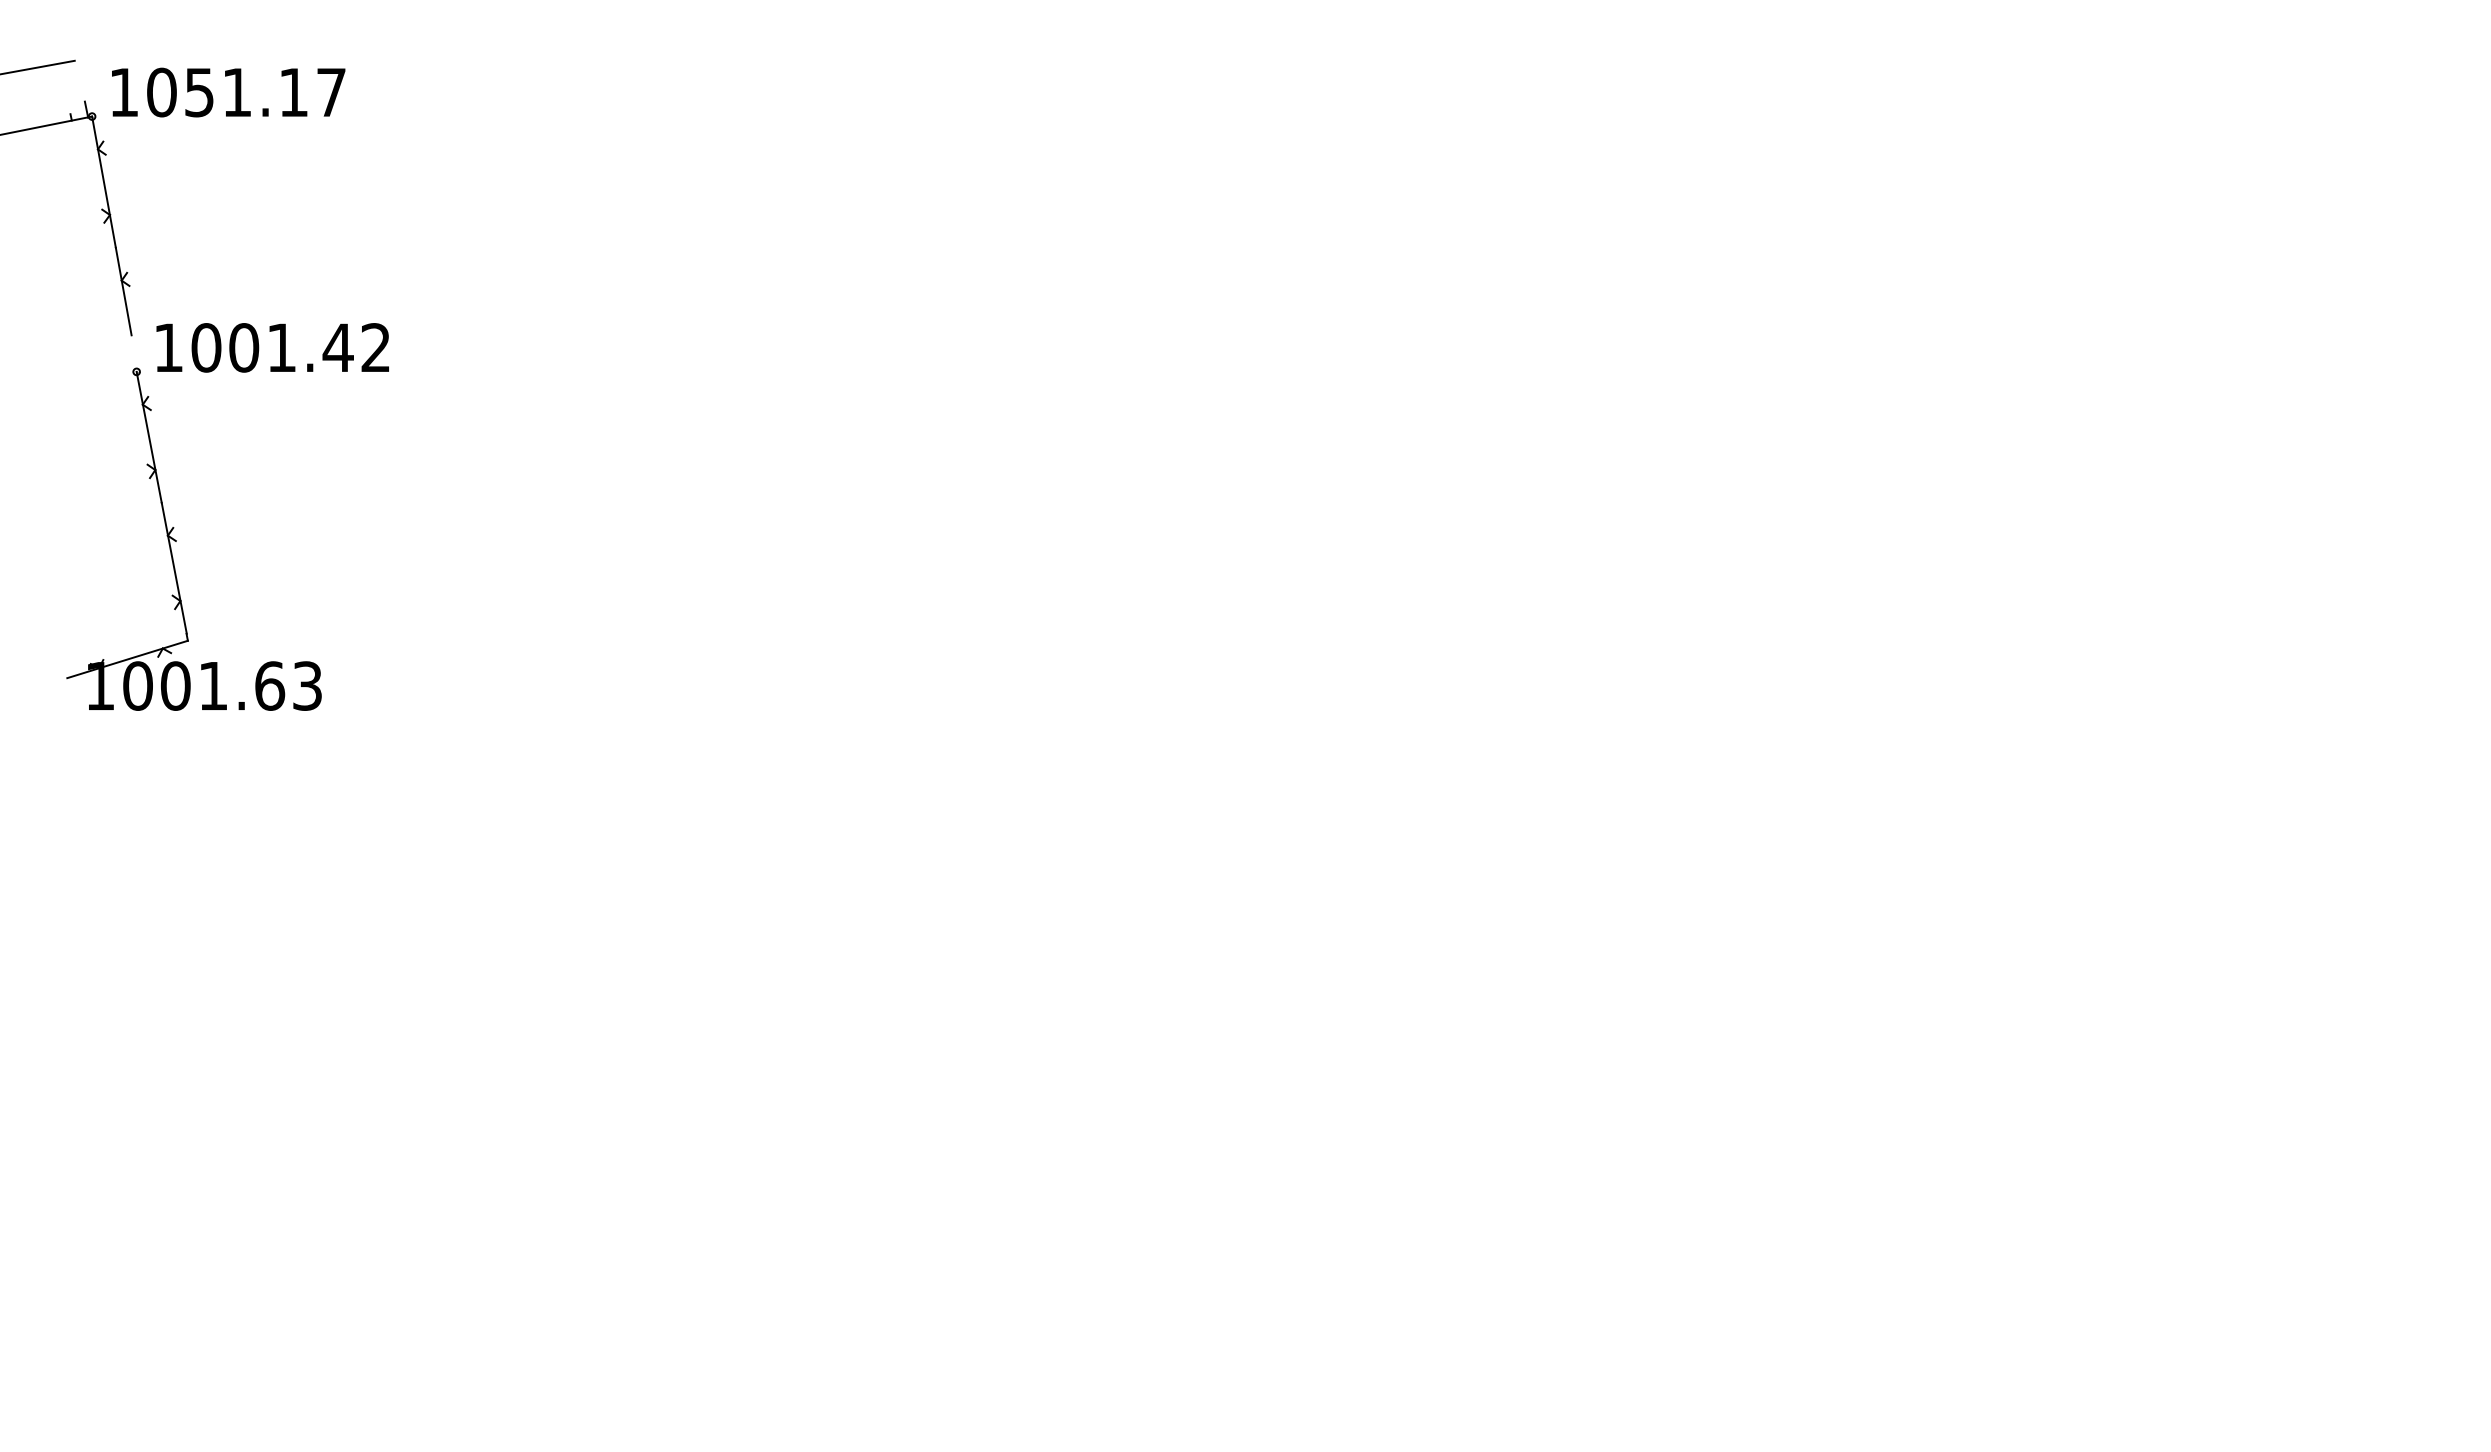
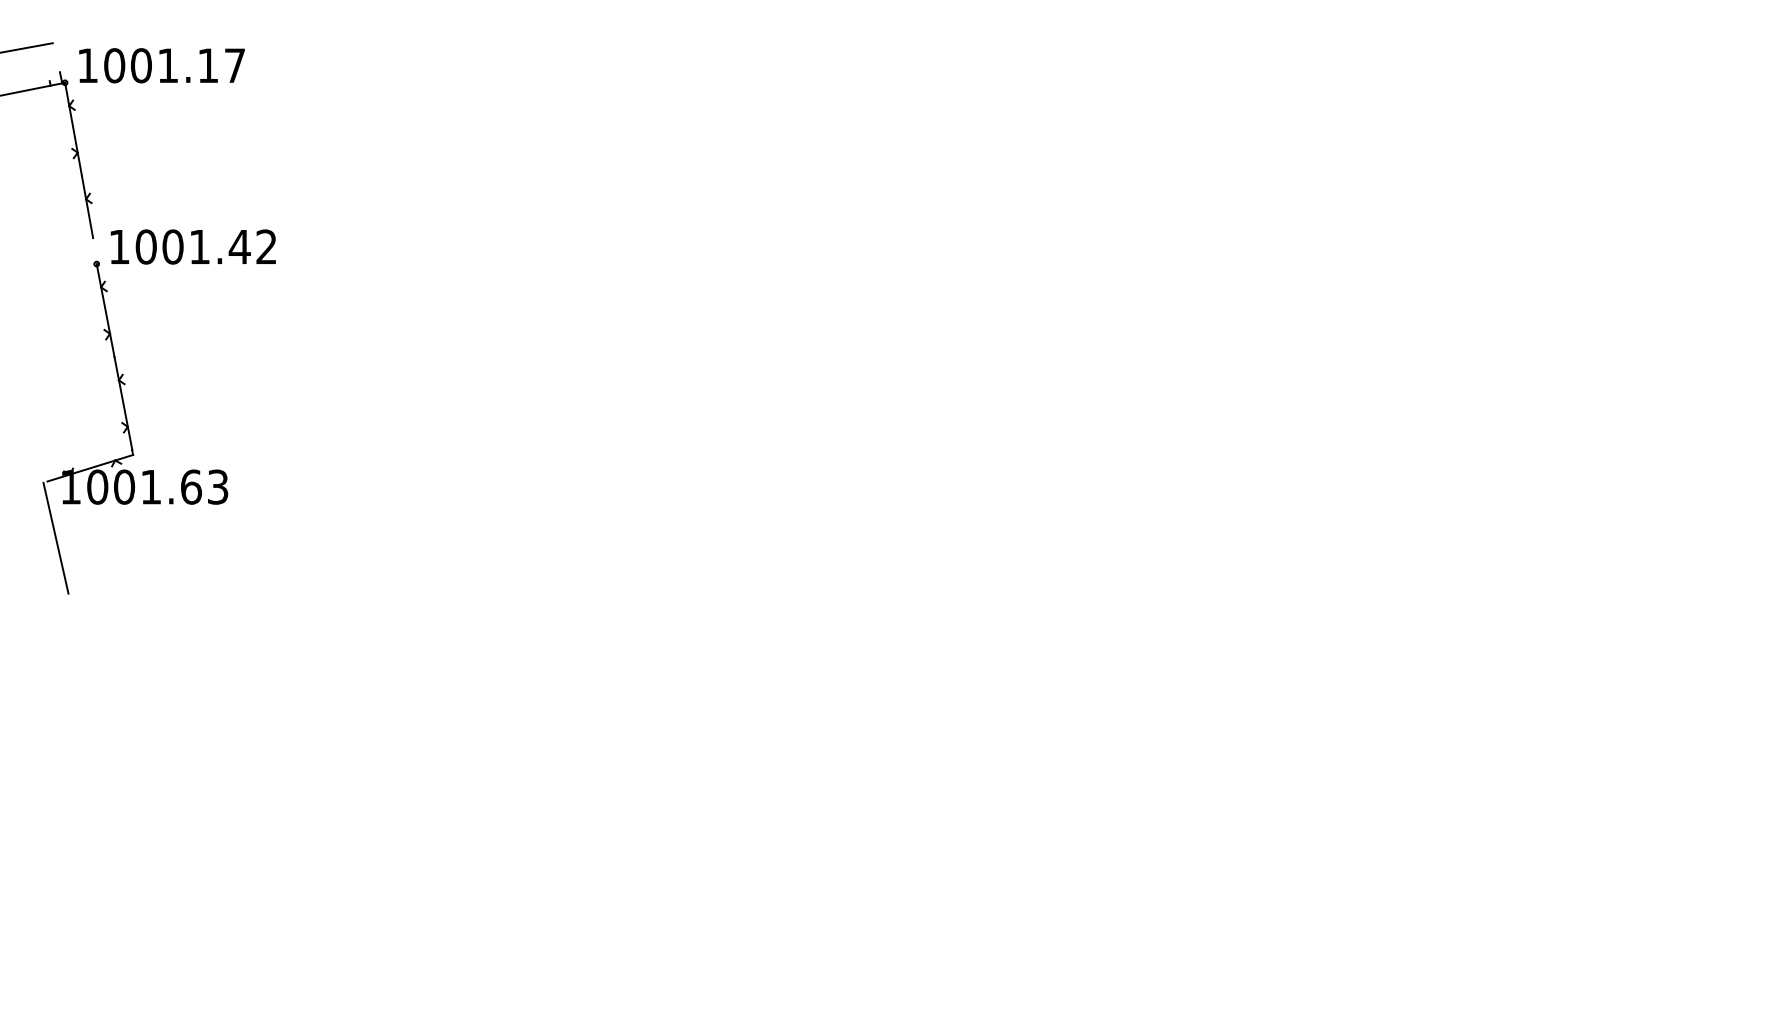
text: (199, 92) -> (141, 65), 1051.17 -> 1001.17
line: (78, 758) -> (55, 538), added

